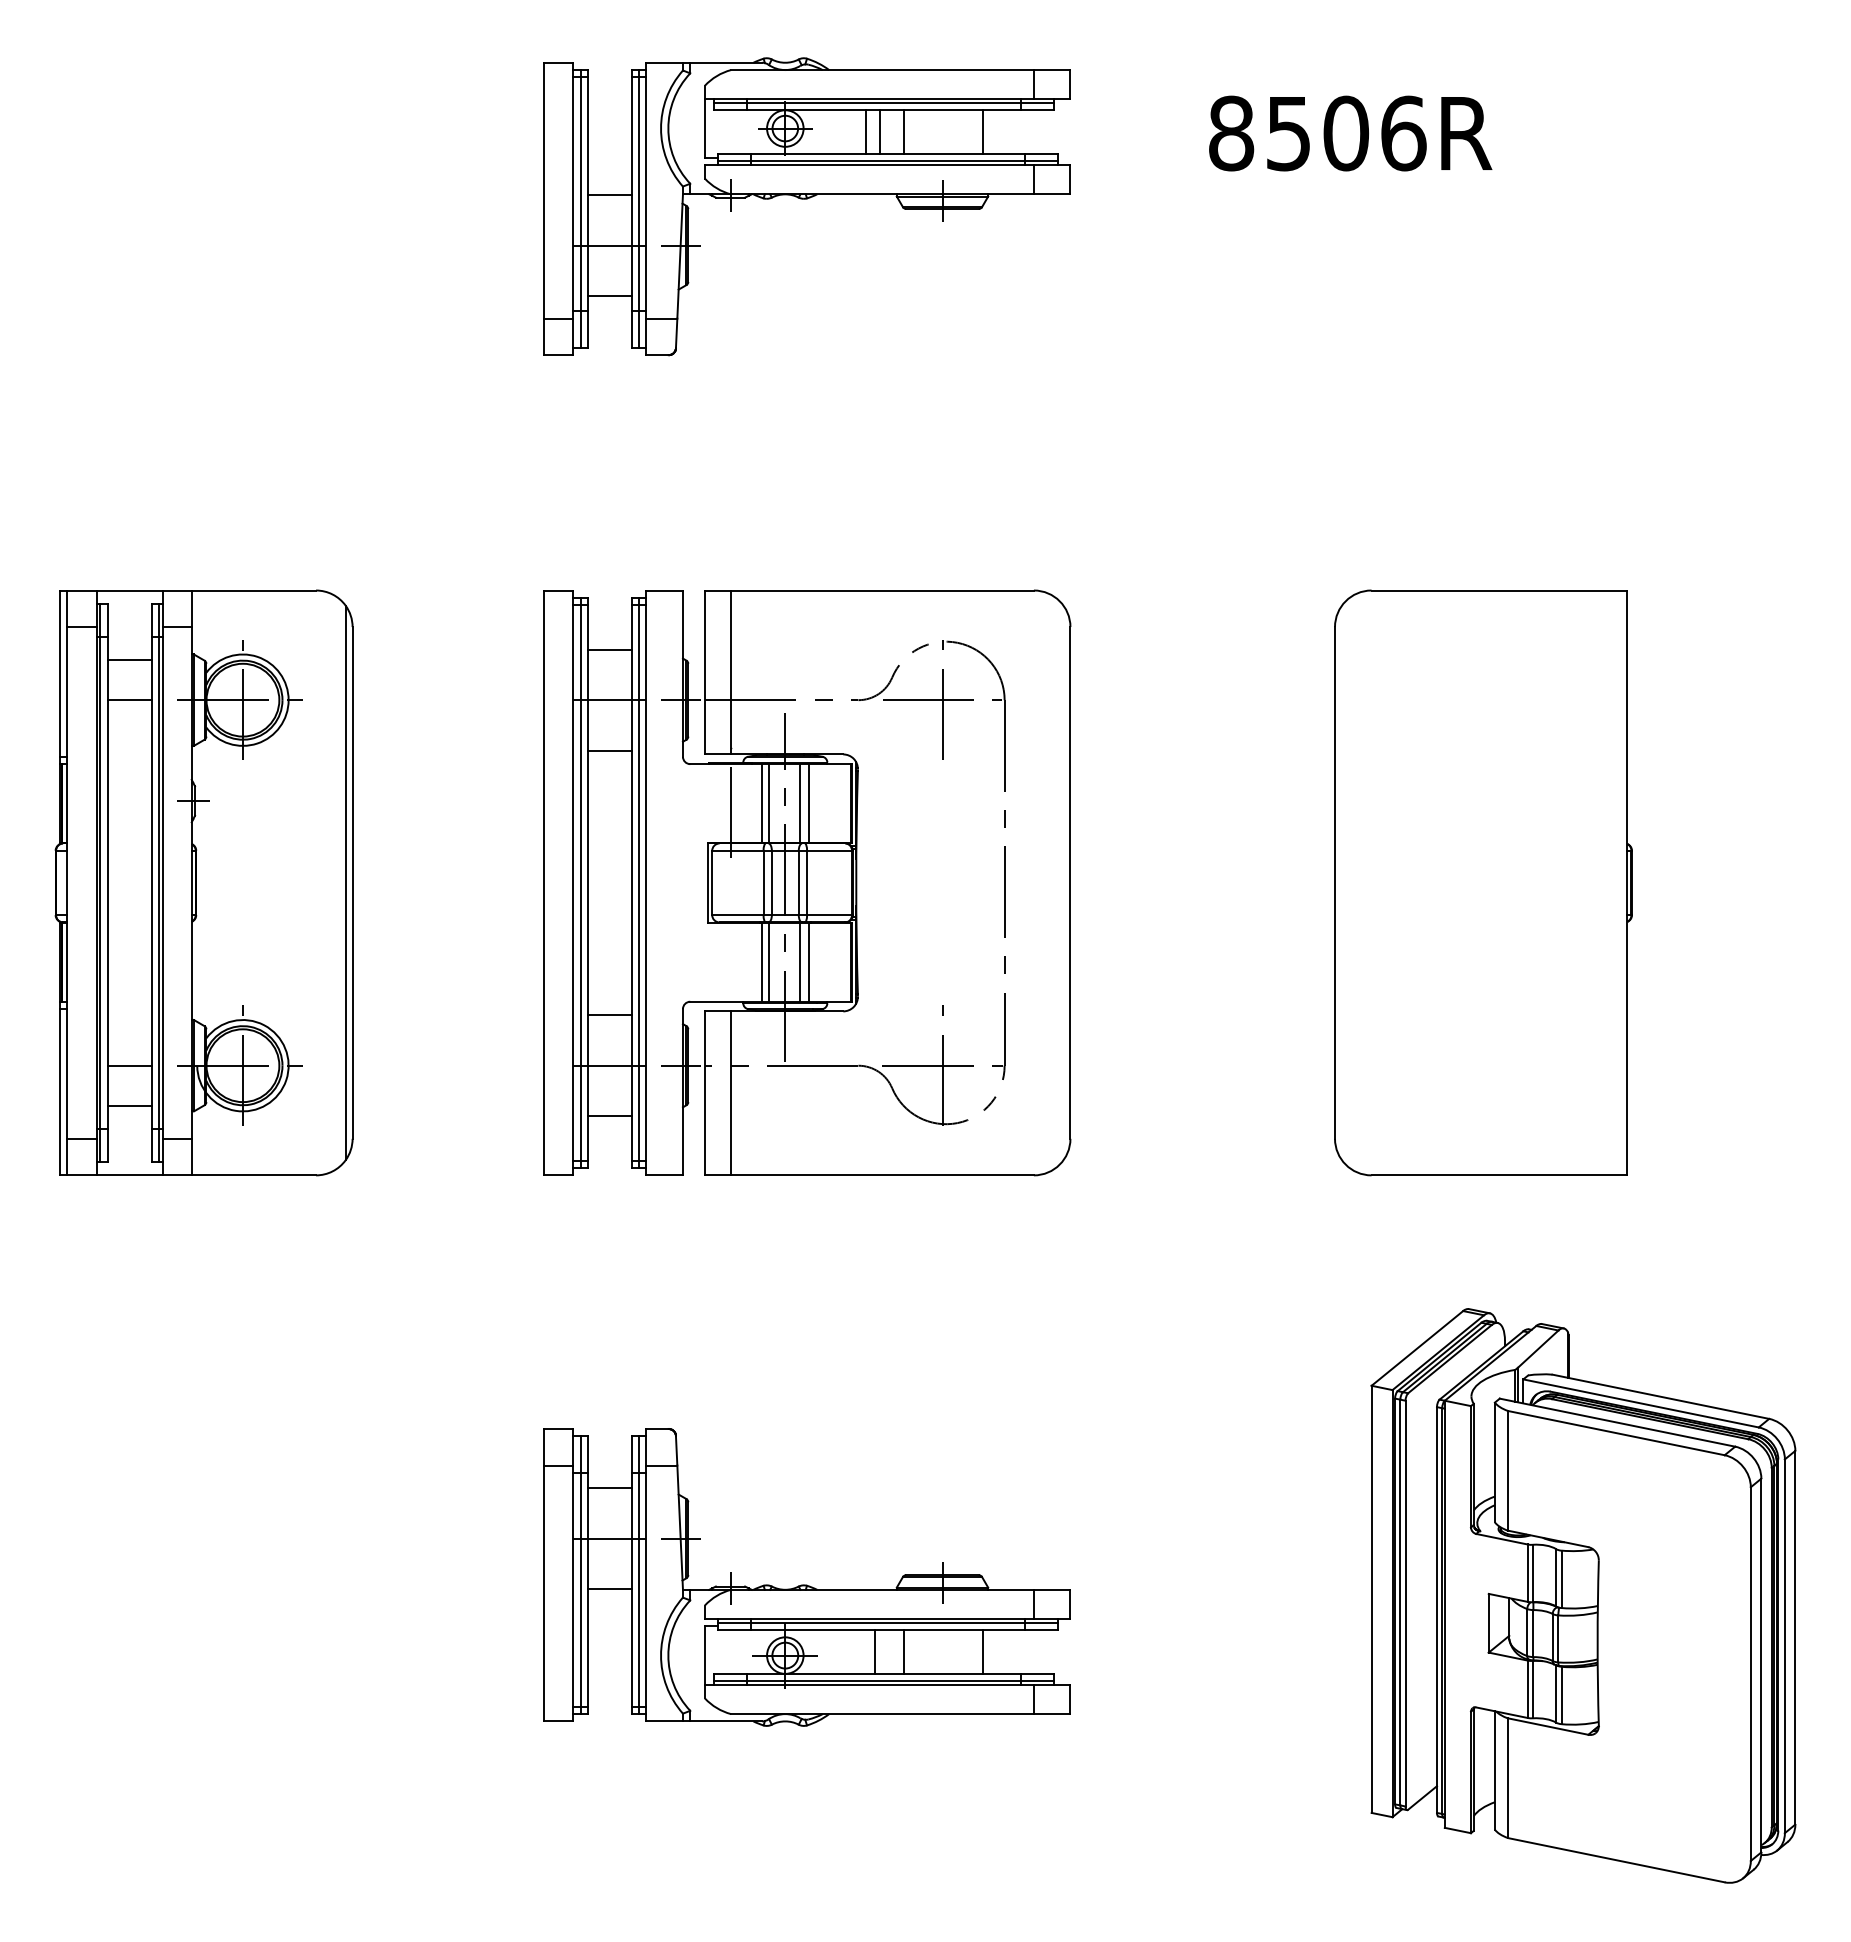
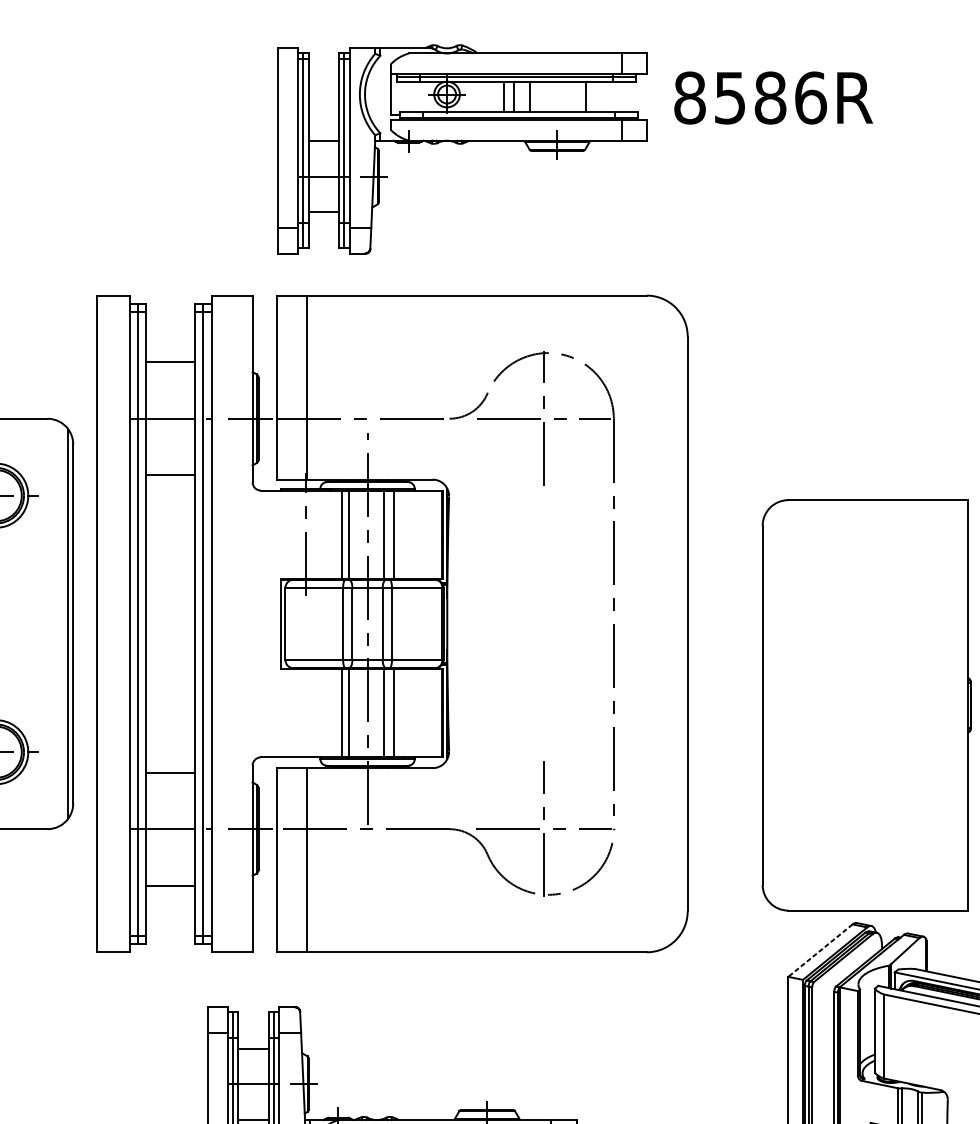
text: (1346, 133) -> (770, 98), 8506R -> 8586R
part: (806, 199) -> (461, 144), moved
part: (807, 882) -> (392, 623), size x1.6
part: (1483, 882) -> (866, 705), moved
line: (1417, 1348) -> (820, 950), solid -> dashed

